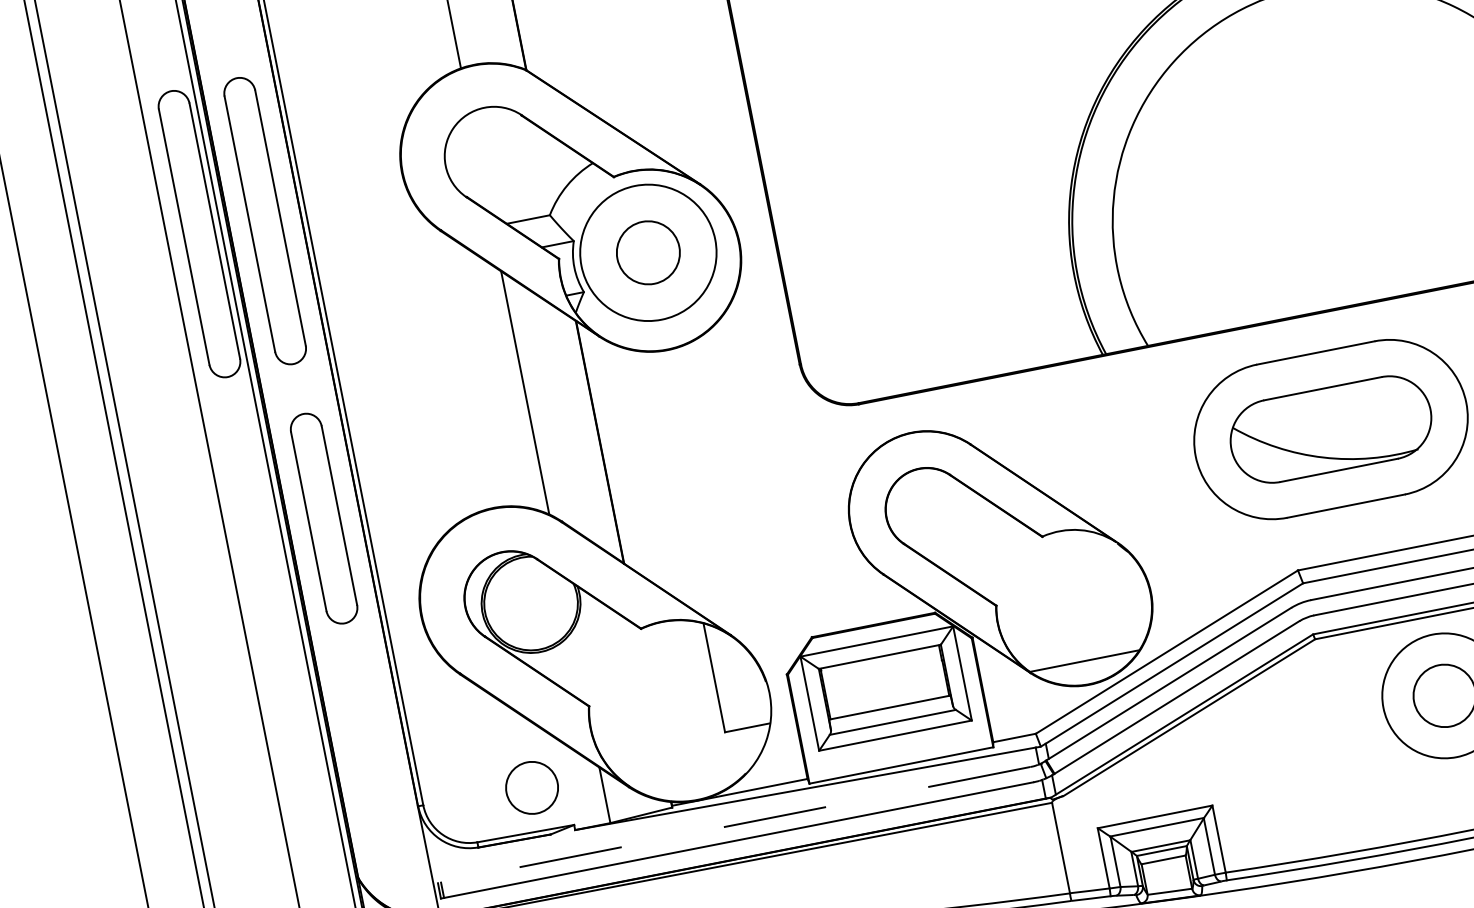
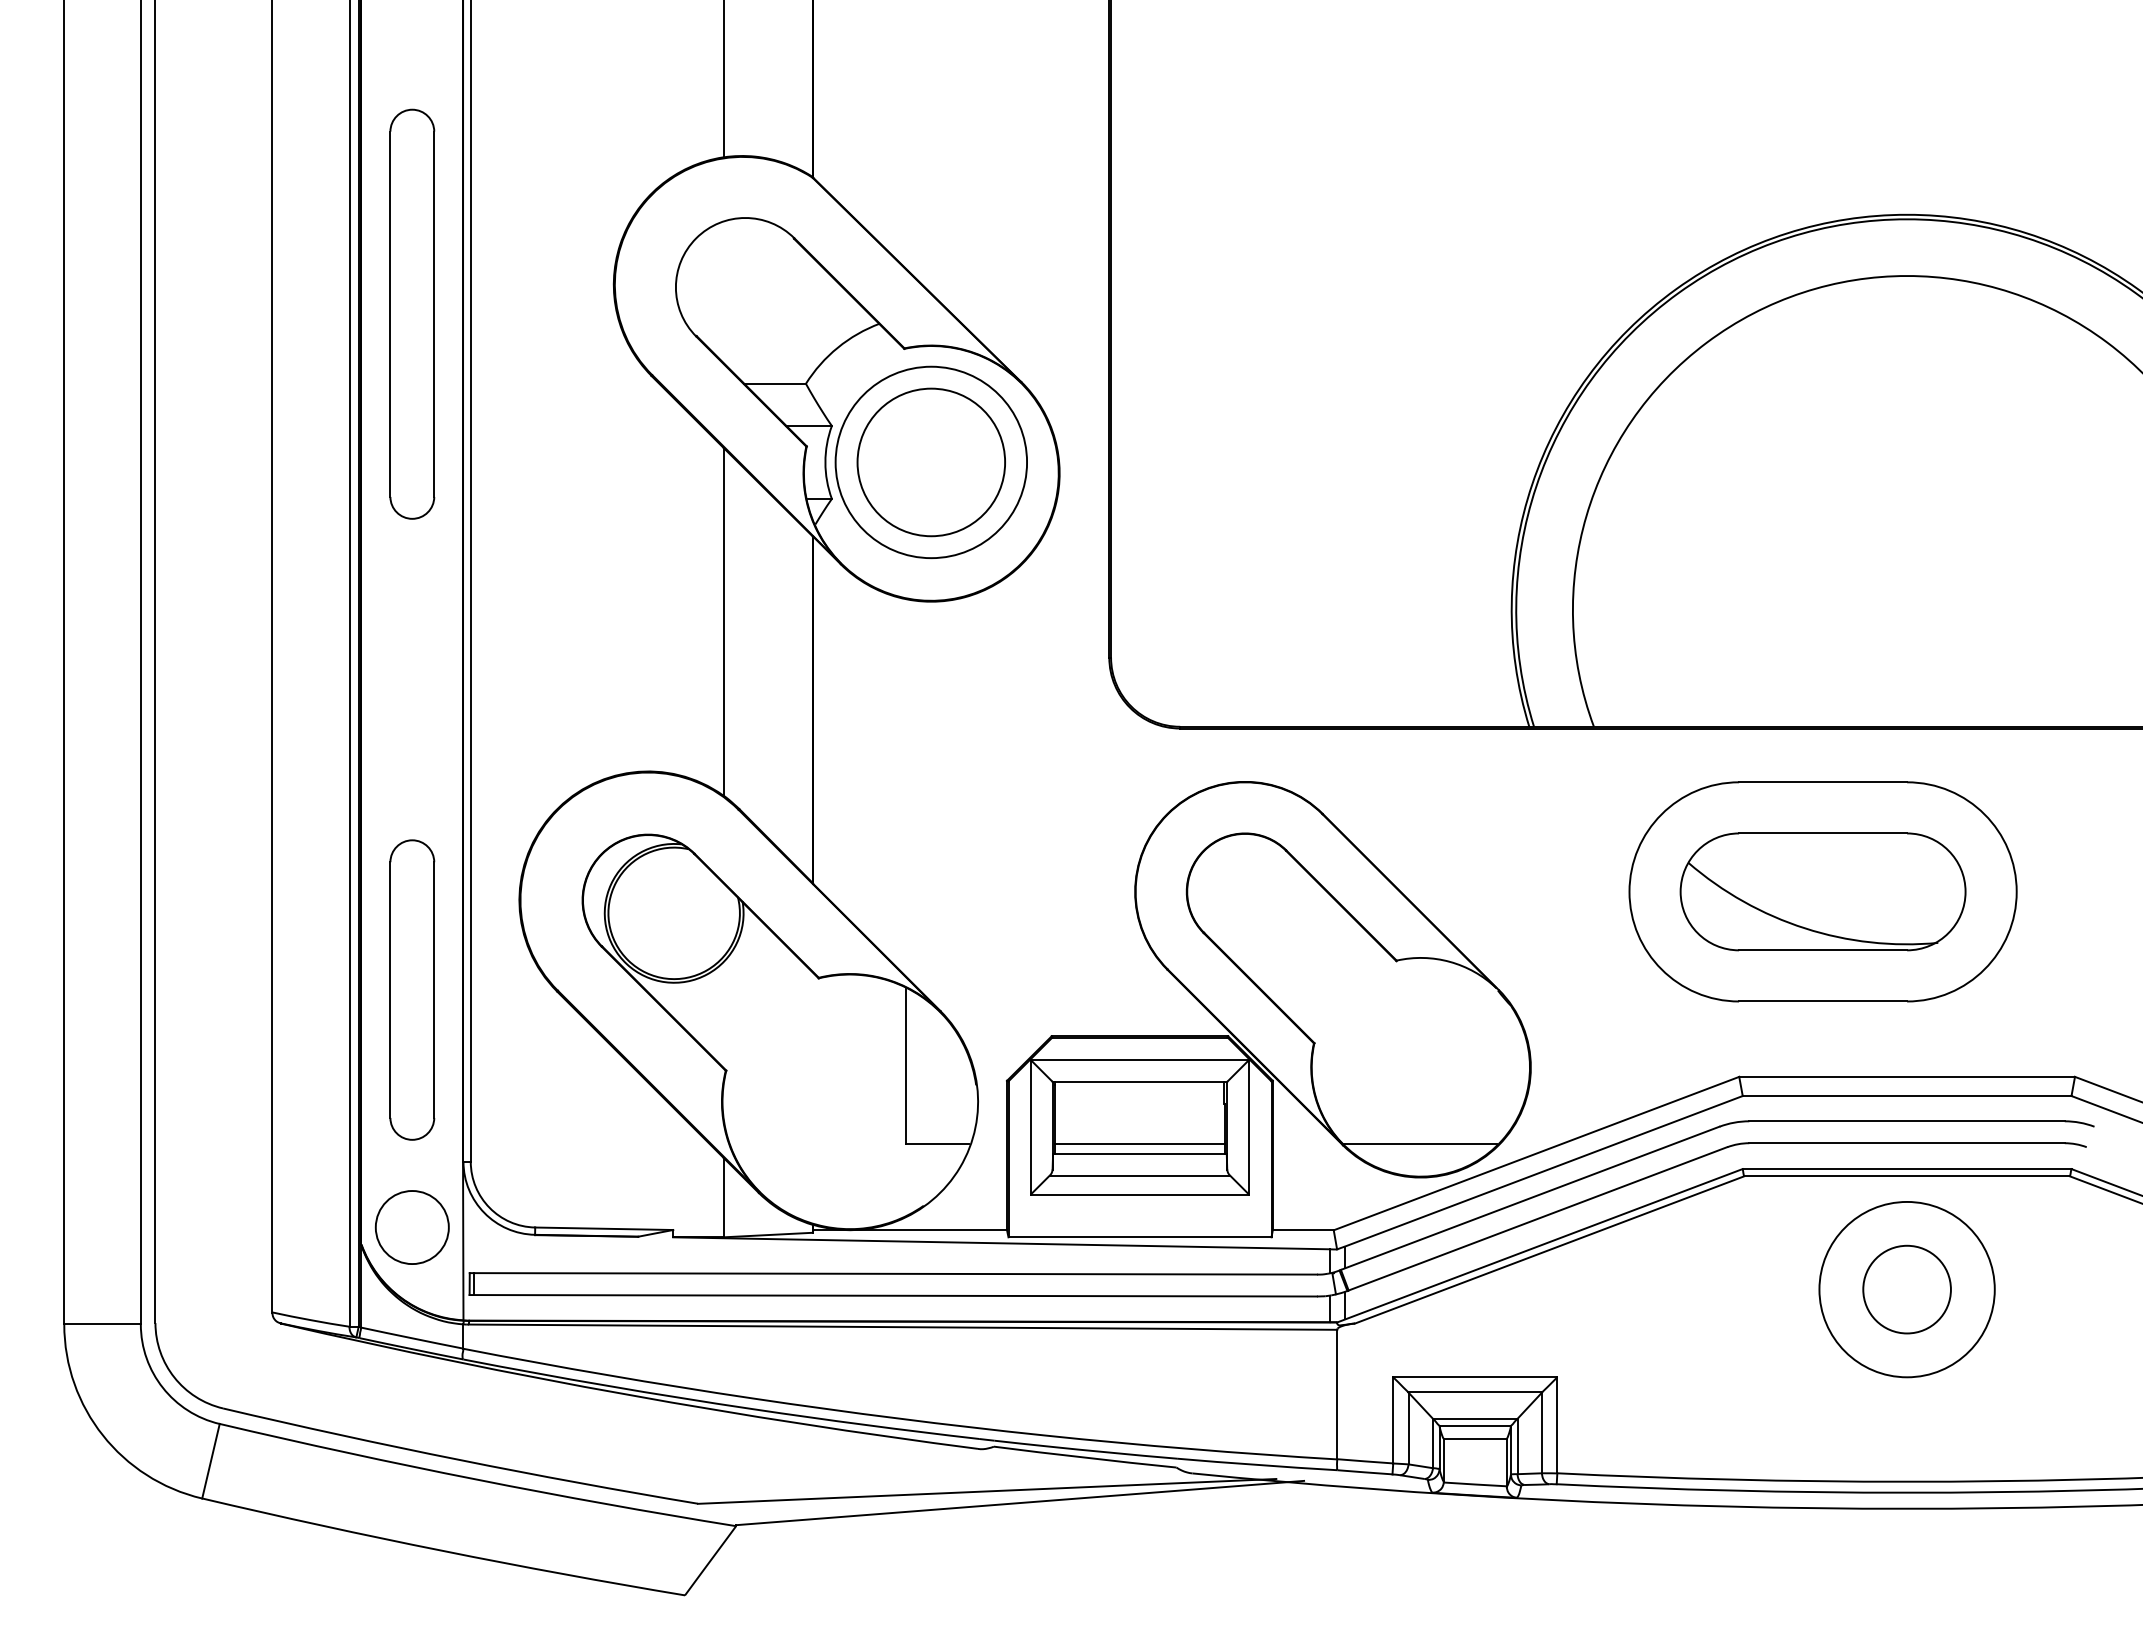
part: (199, 233) -> (318, 313), removed
circle: (648, 252) -> (931, 462), size x1.67
part: (324, 518) -> (412, 989), moved
line: (888, 699) -> (1139, 1143), added
circle: (531, 788) -> (411, 1227), moved
line: (734, 824) -> (893, 1273), dashed -> solid

